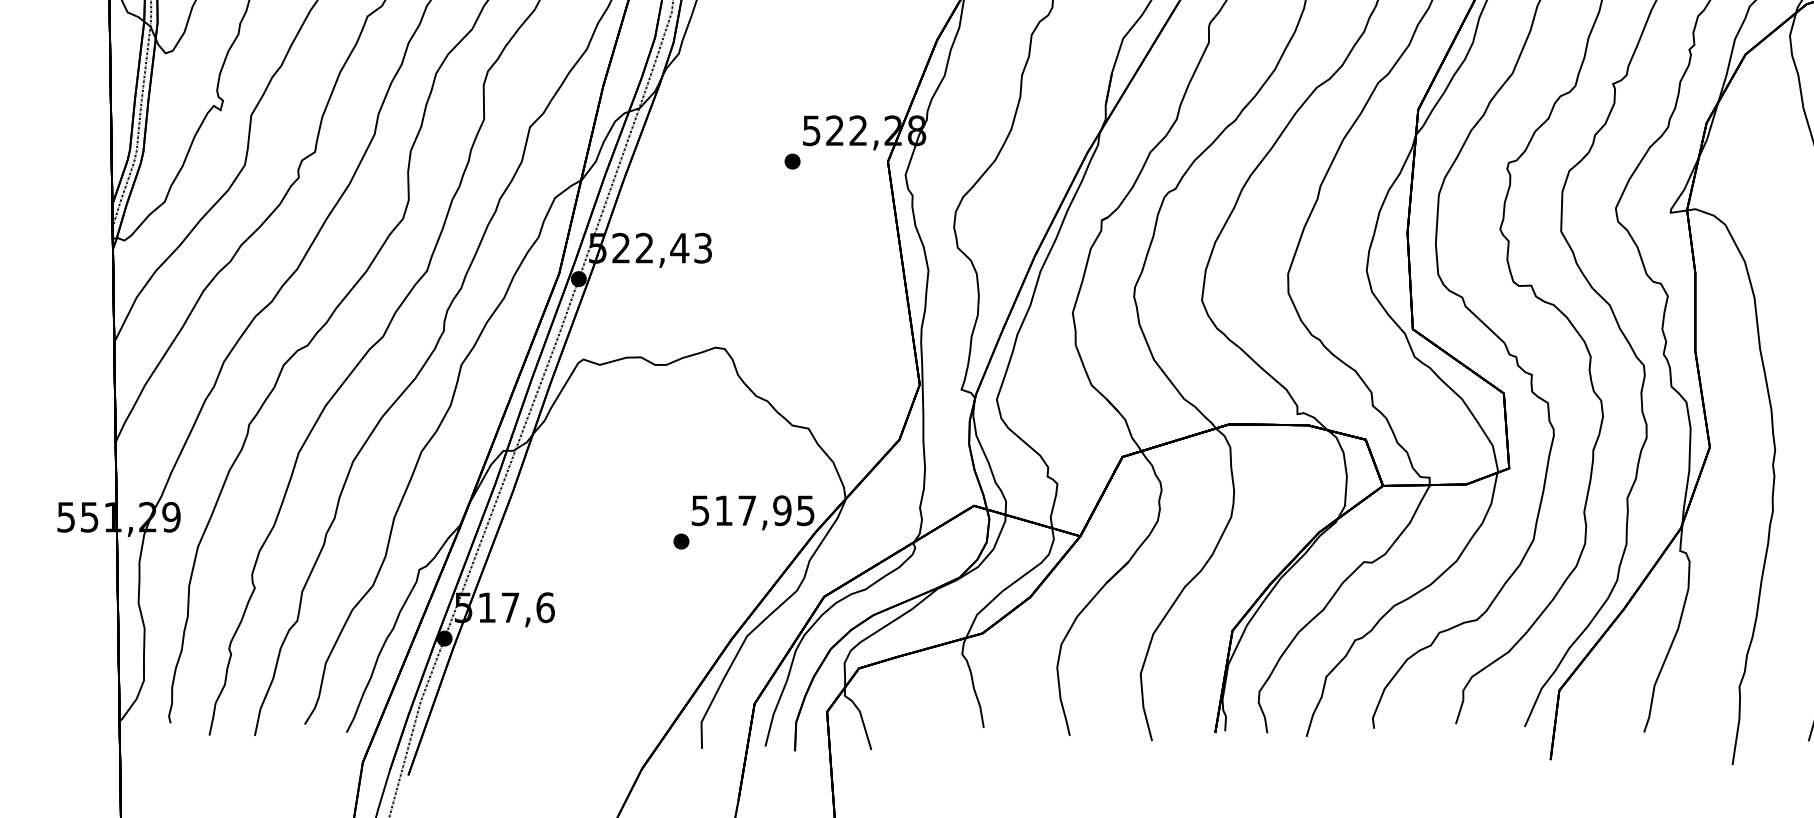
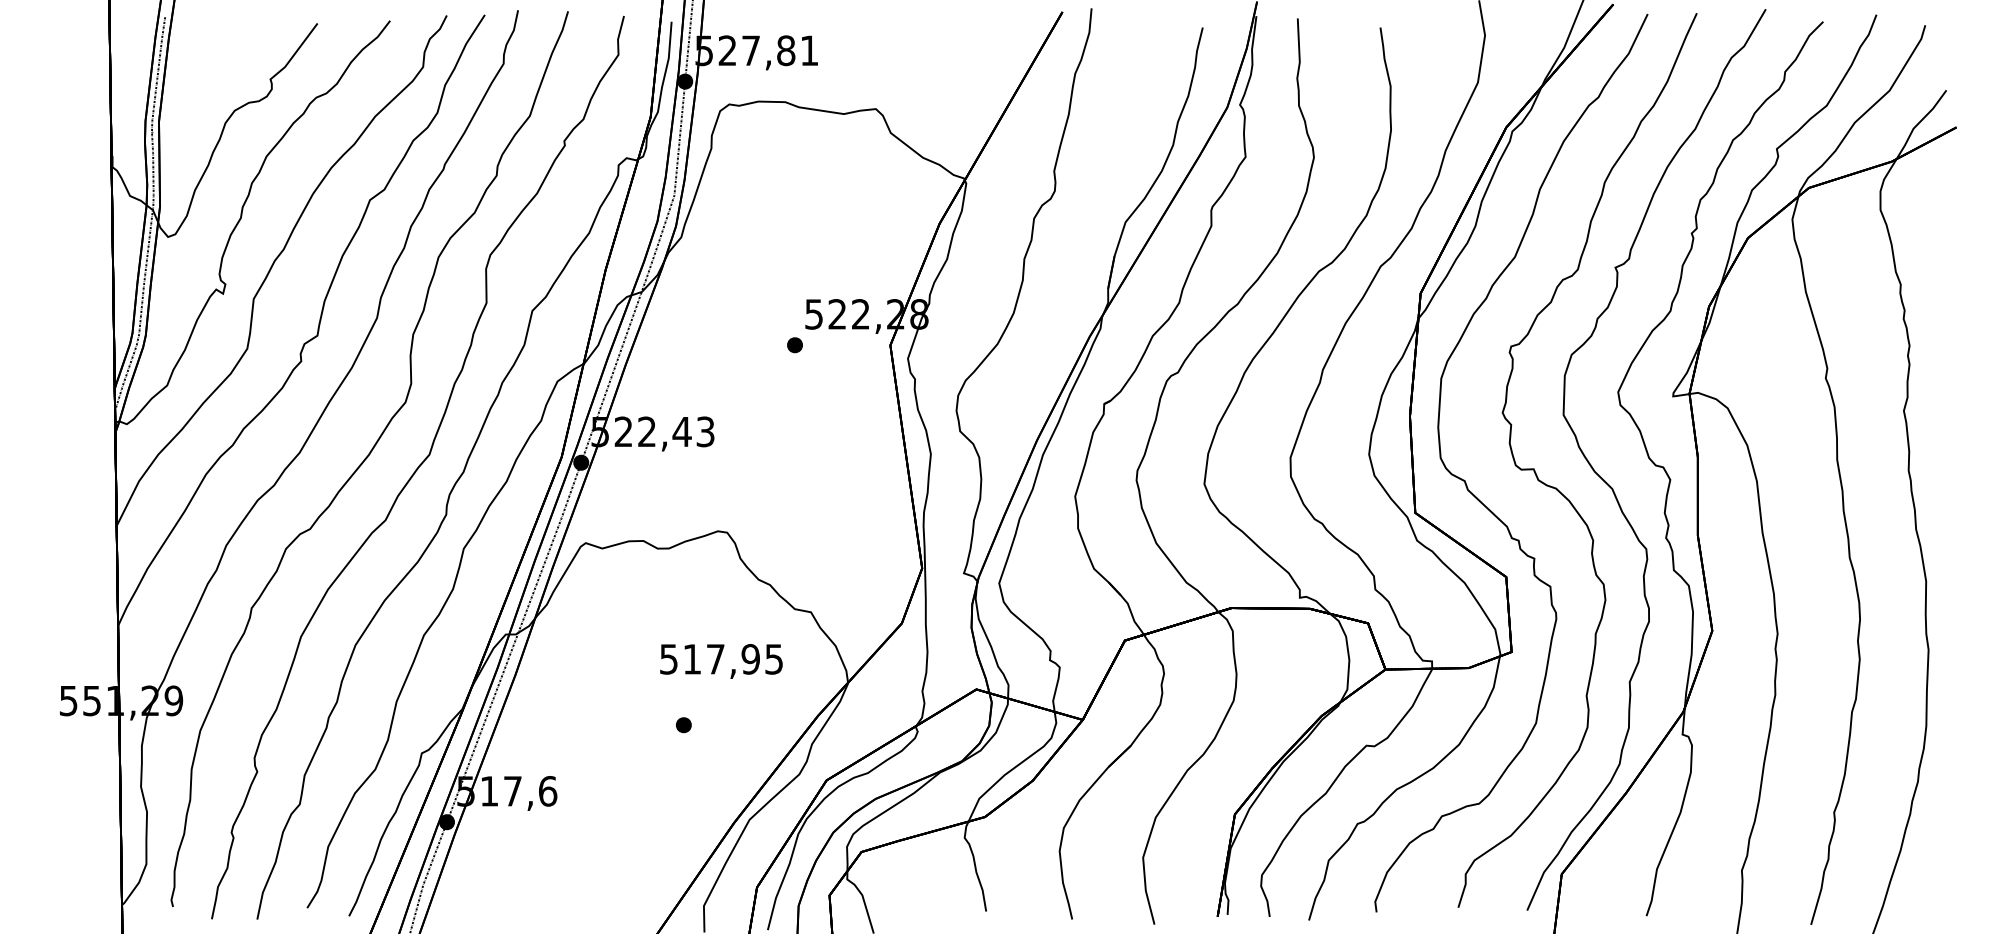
text: (753, 512) -> (721, 661), moved

